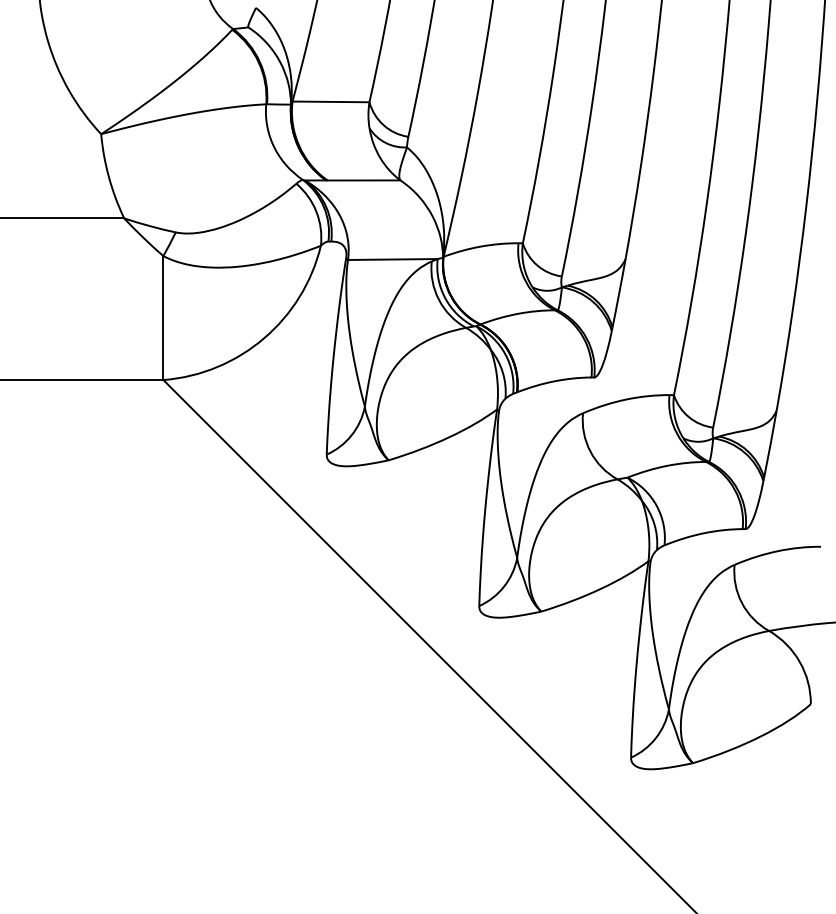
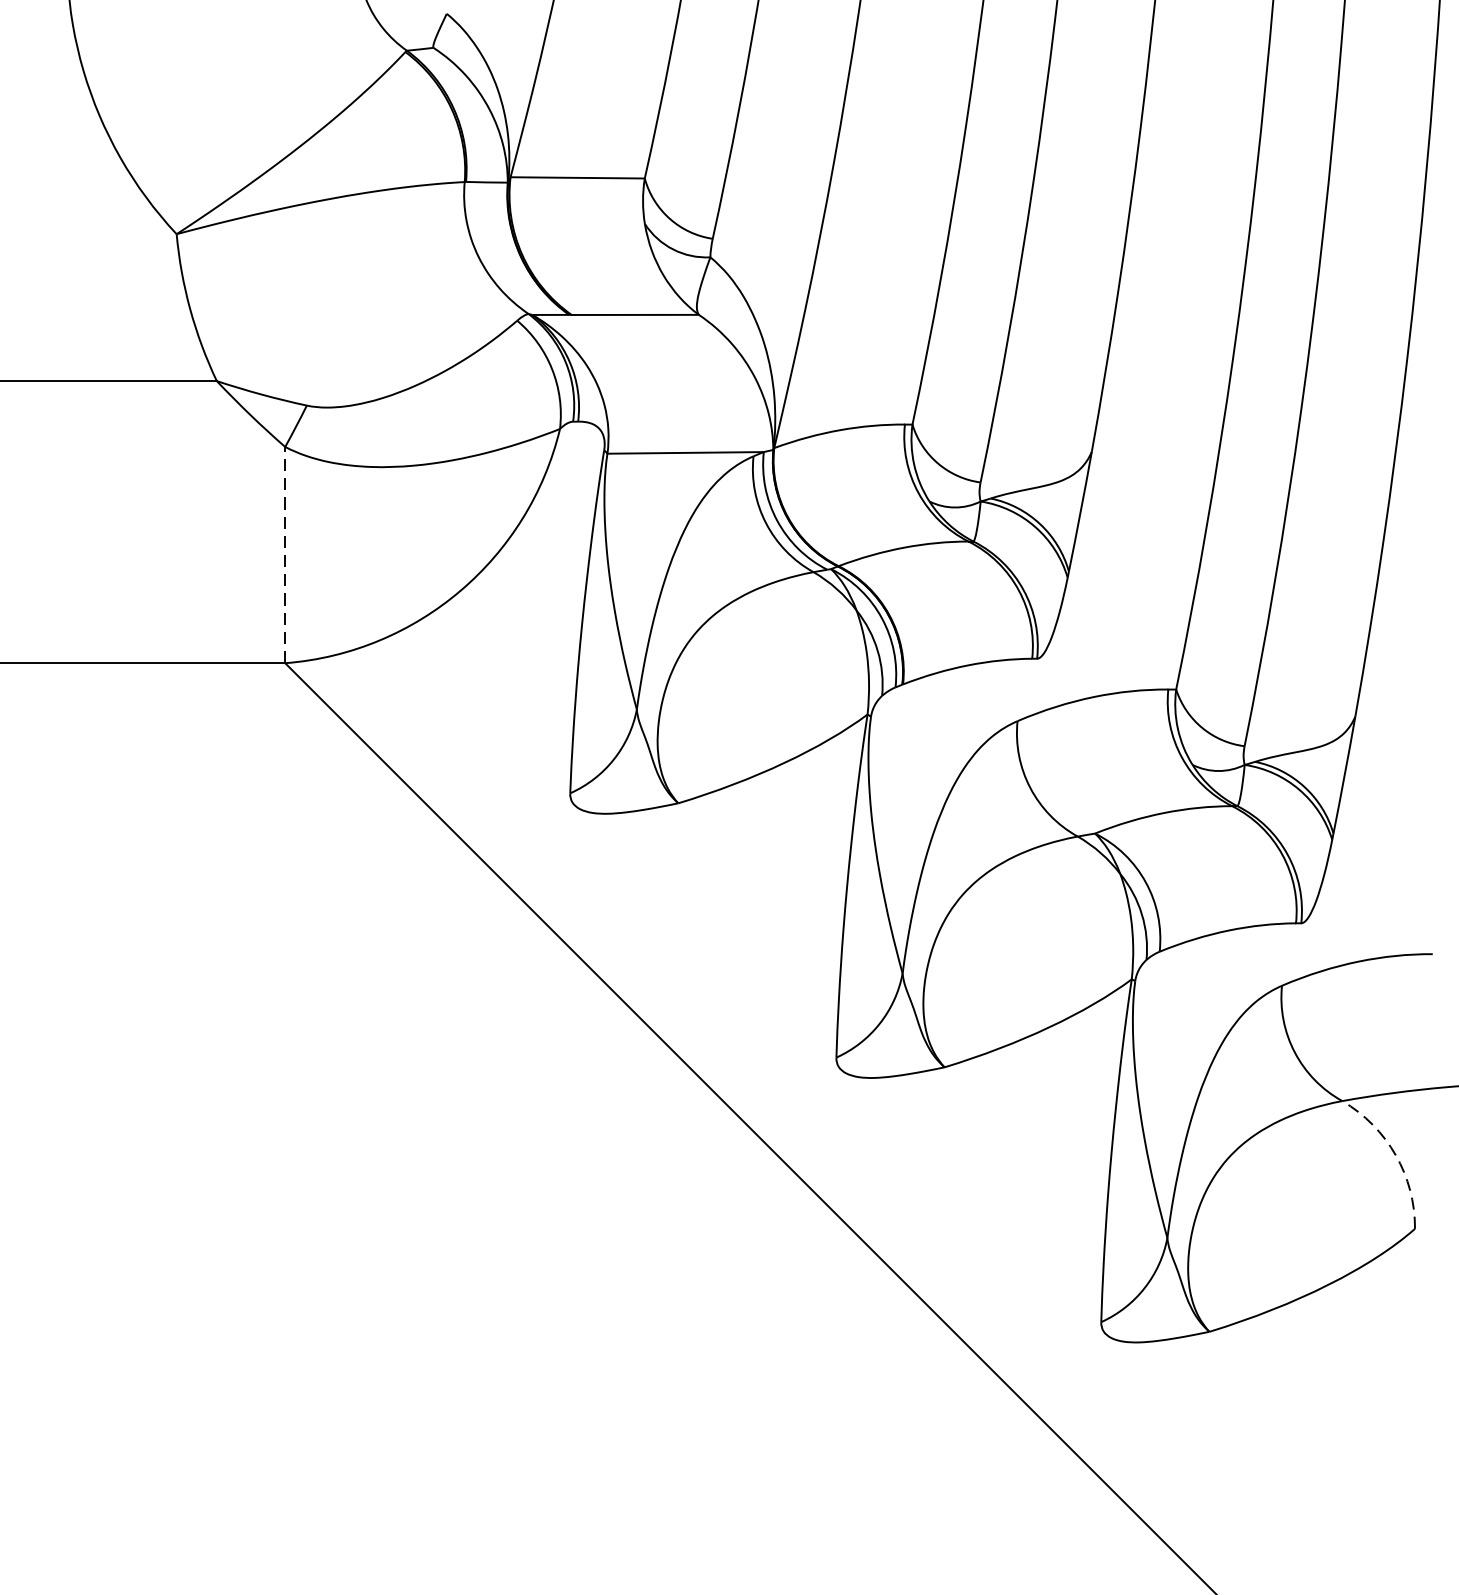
line: (163, 318) -> (285, 555), solid -> dashed
arc: (799, 662) -> (1395, 1156), solid -> dashed

